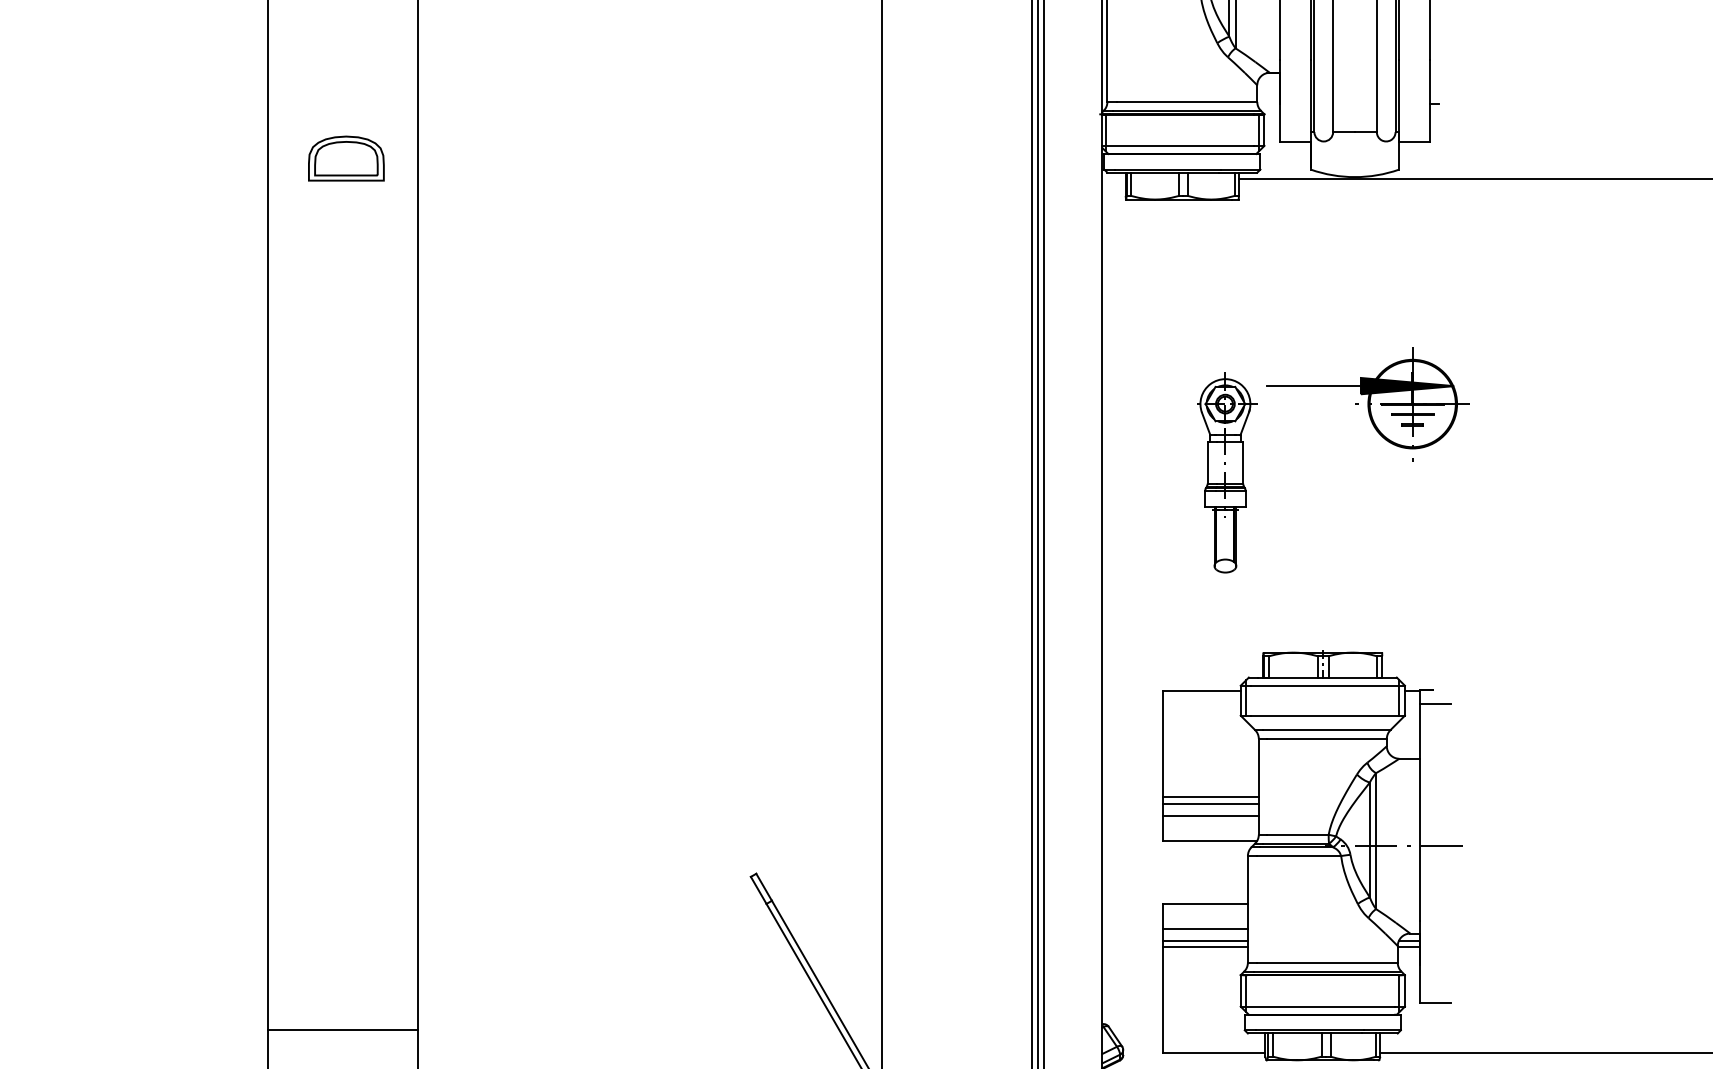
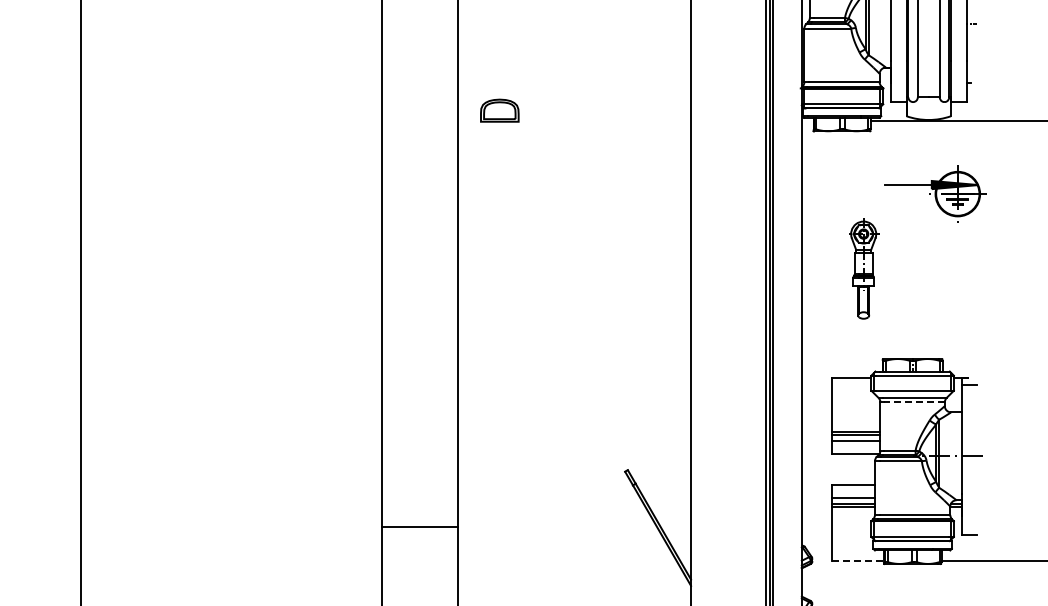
part: (345, 158) -> (499, 110), moved
part: (1368, 402) -> (935, 193), moved
line: (1326, 739) -> (914, 402), solid -> dashed
line: (341, 1029) -> (419, 526), moved
line: (1215, 1053) -> (858, 560), solid -> dashed

